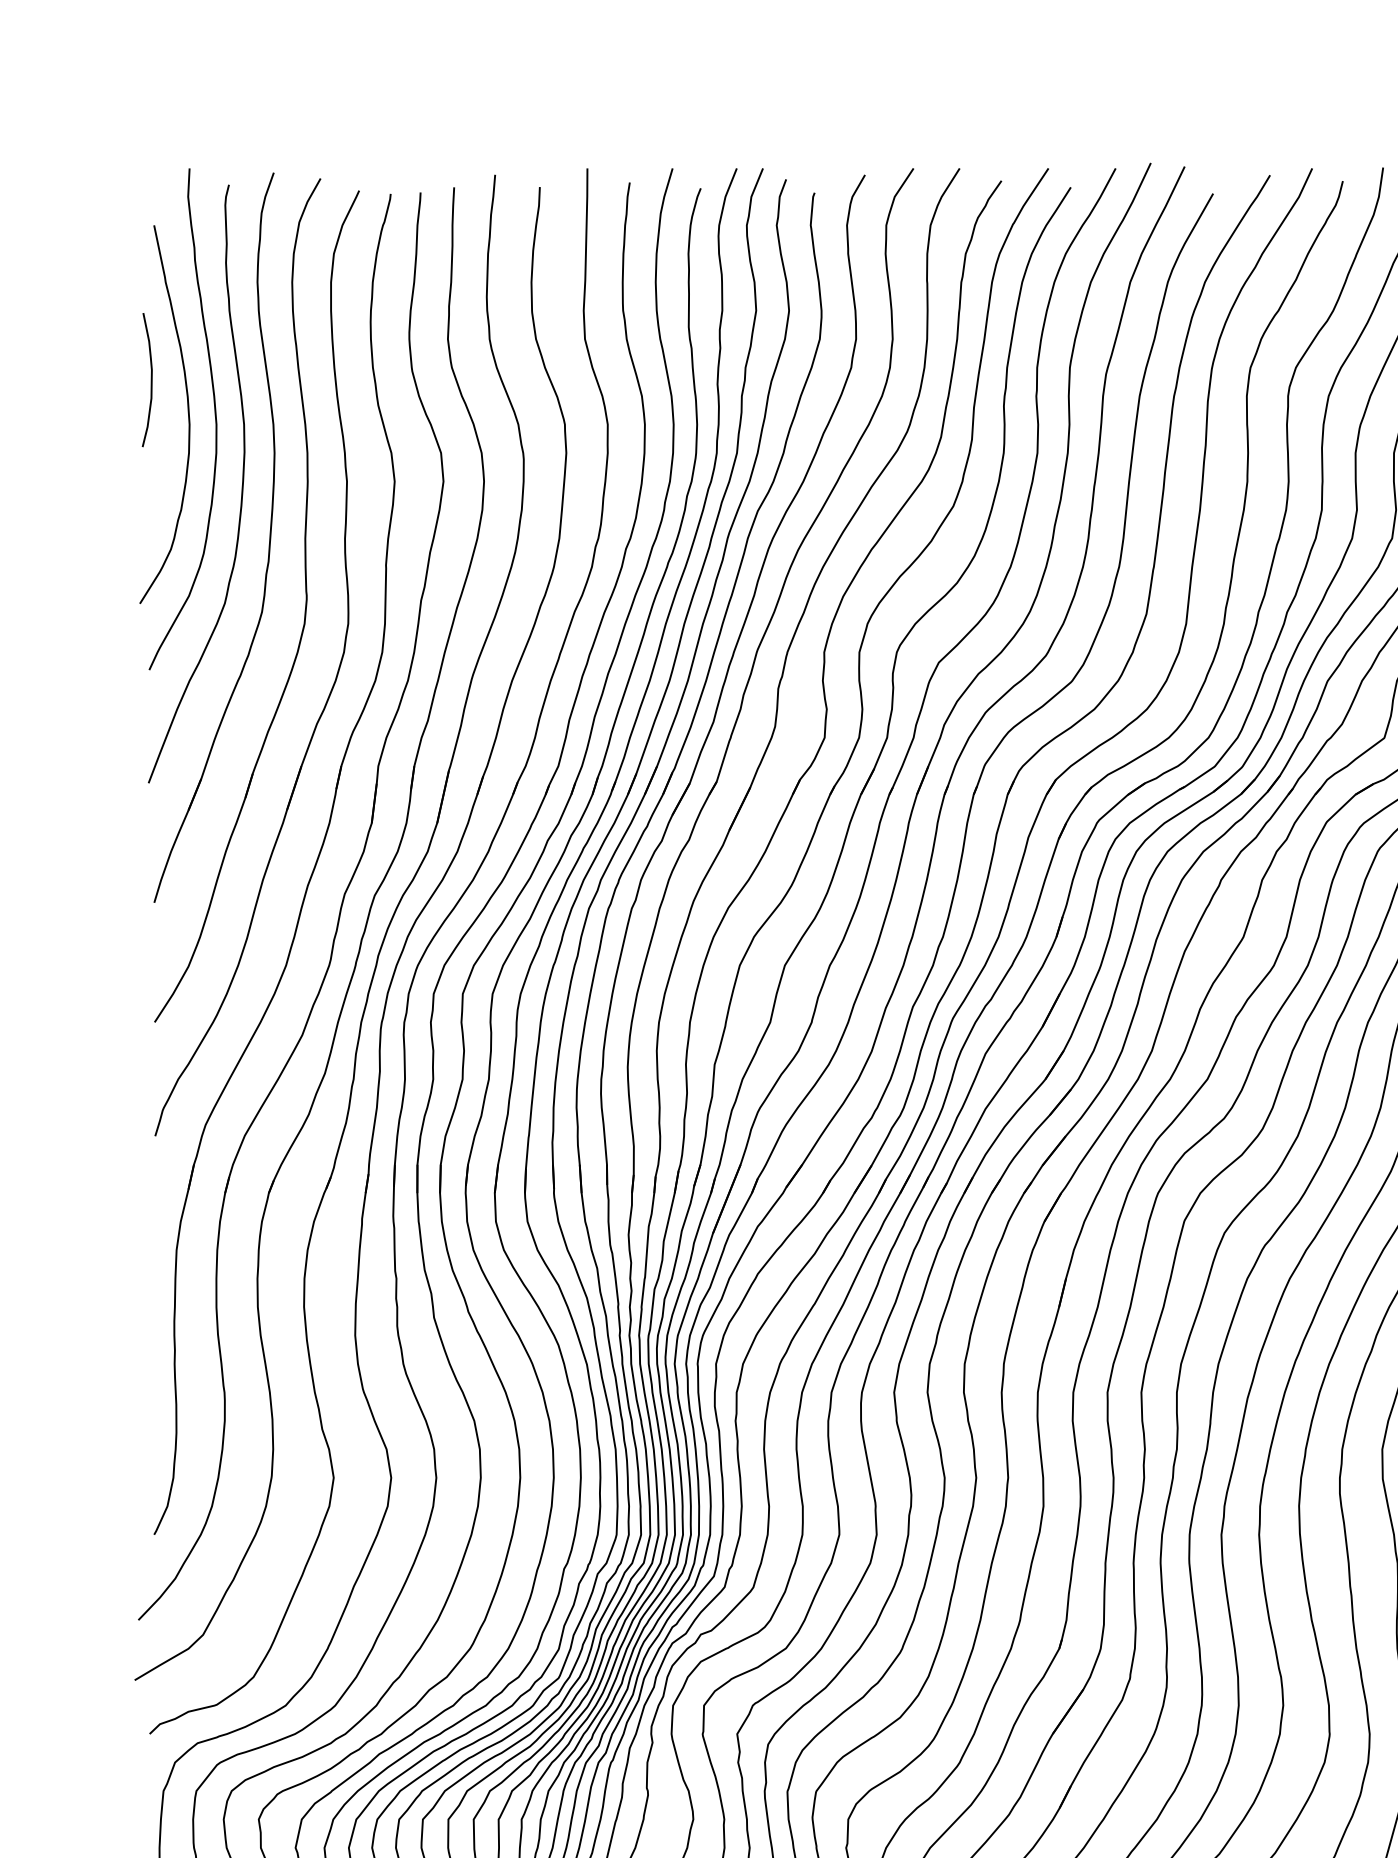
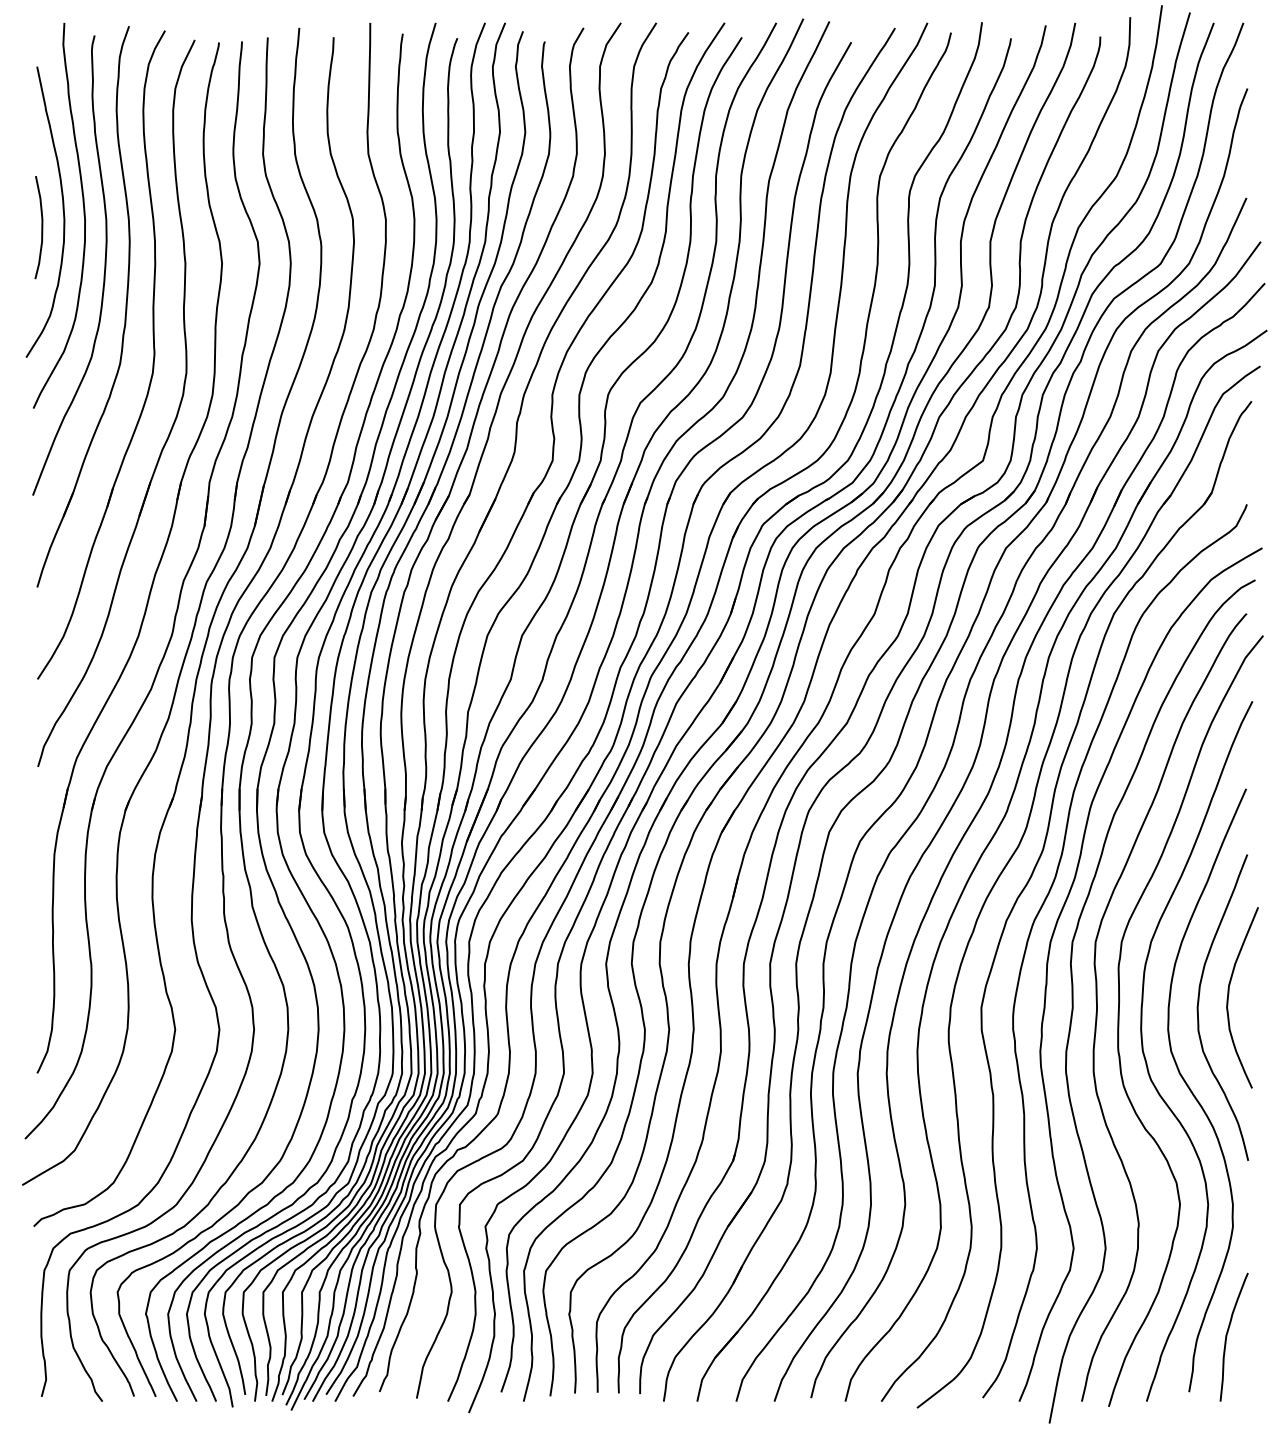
curve: (150, 379) -> (41, 227), moved

